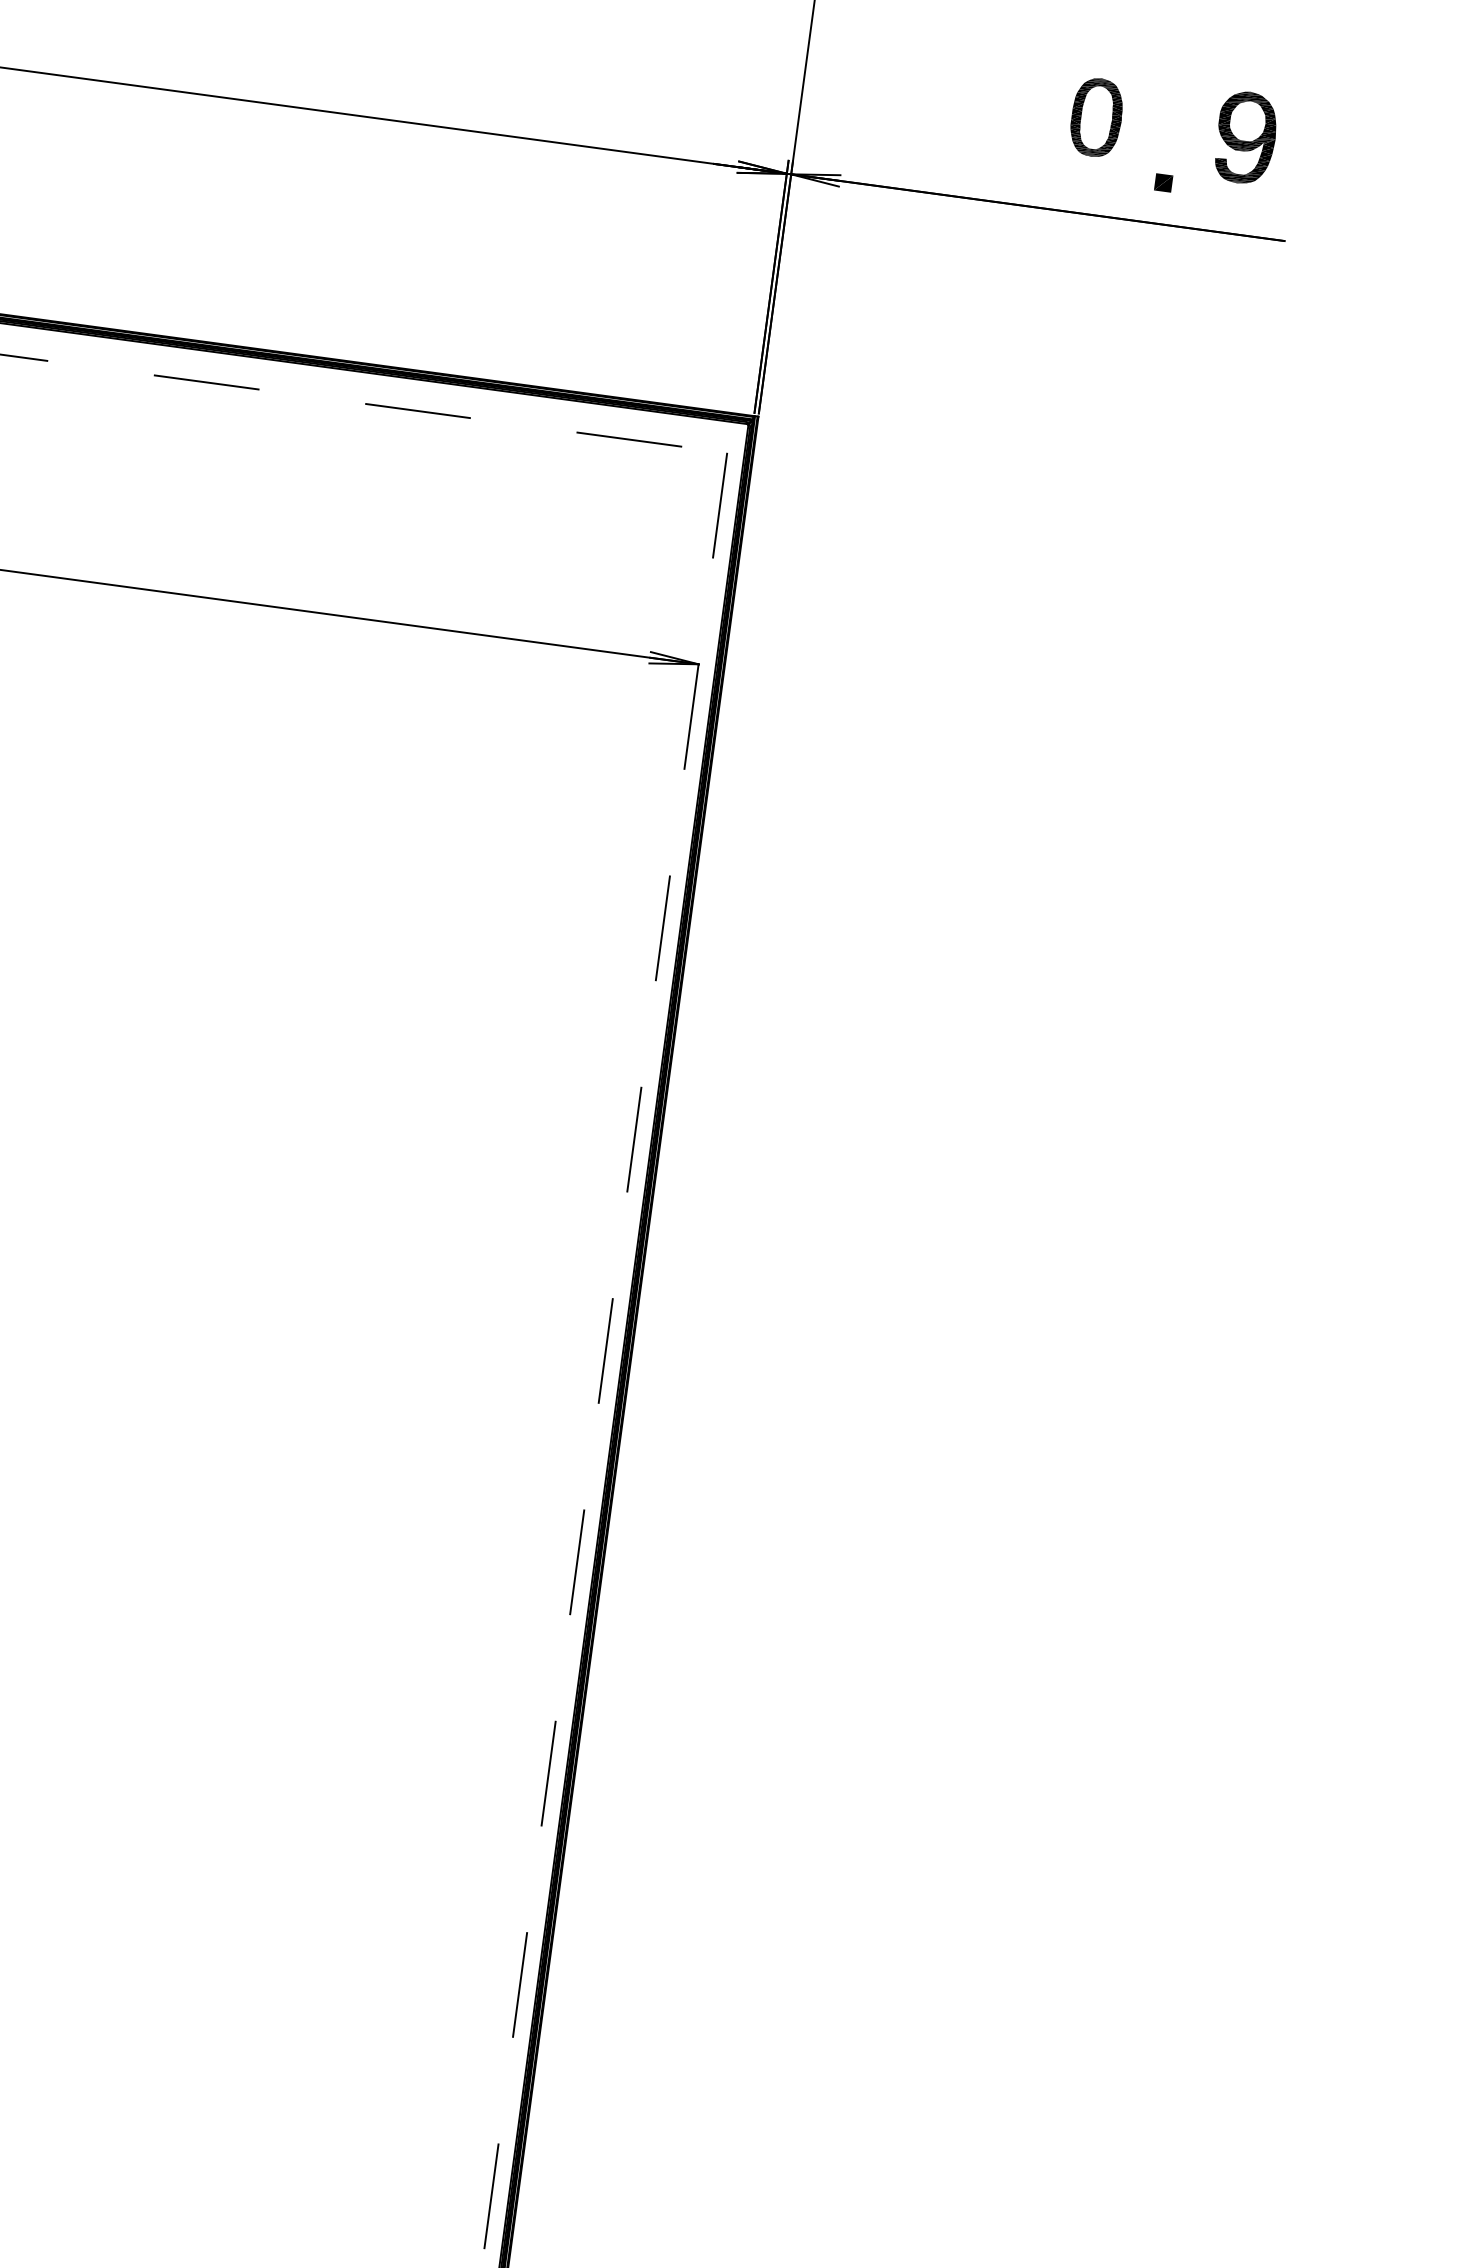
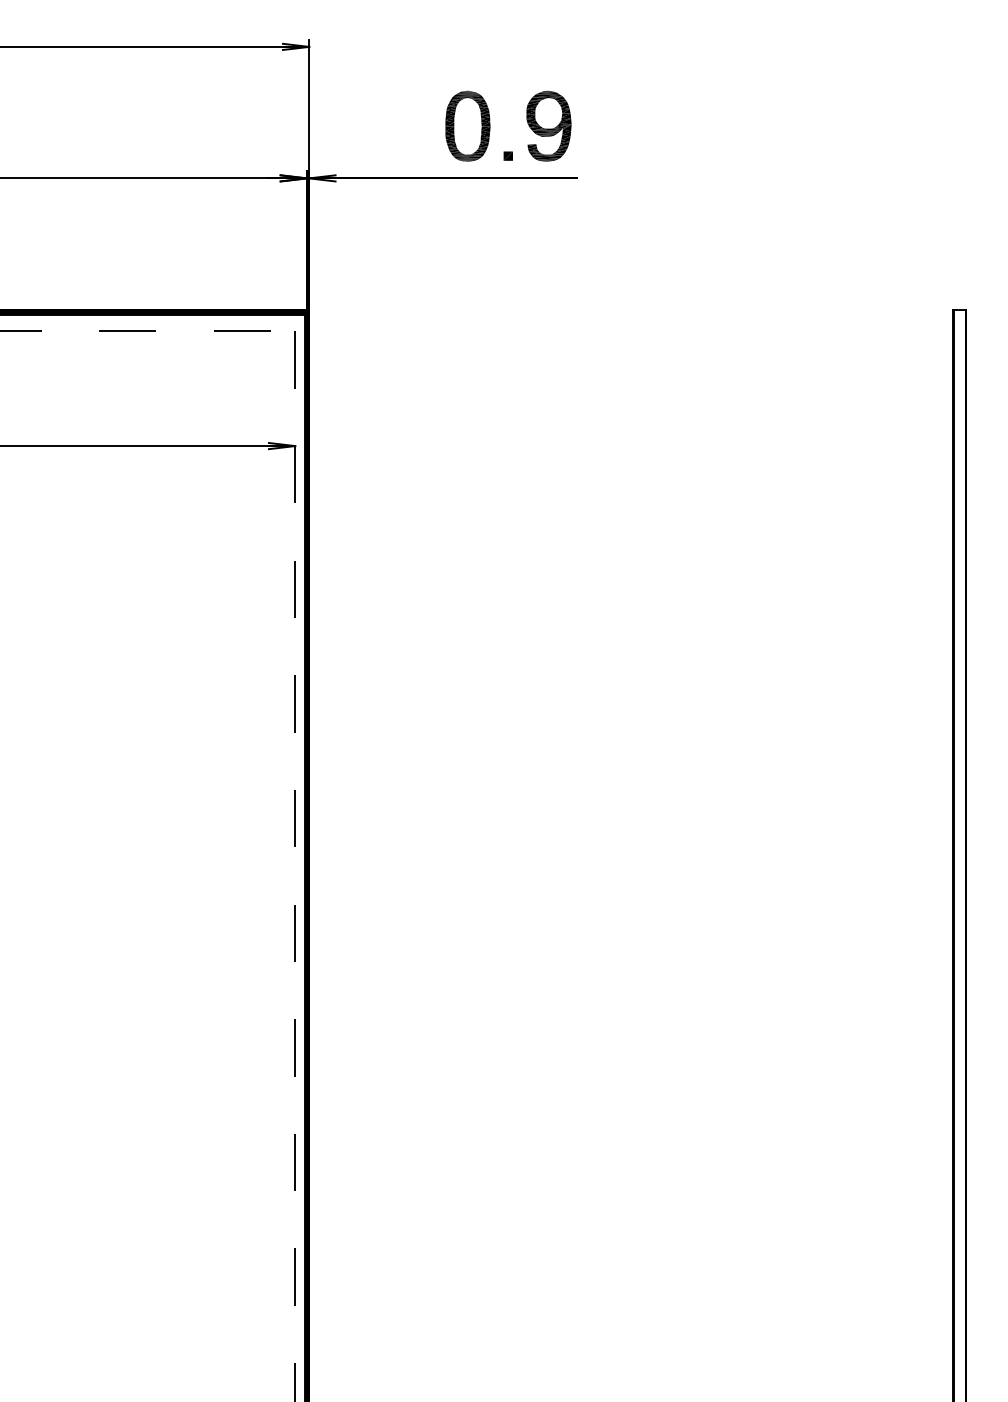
part: (1096, 116) -> (467, 125), size x1.67
part: (1245, 136) -> (548, 125), size x1.43

